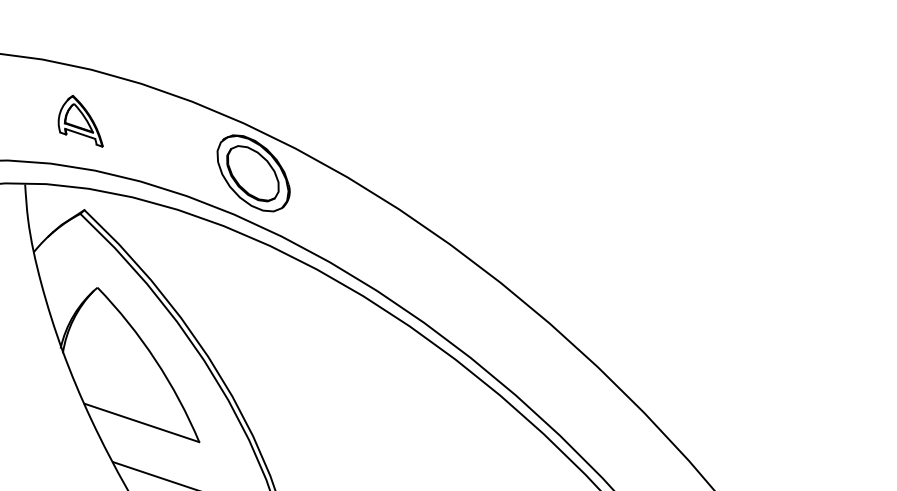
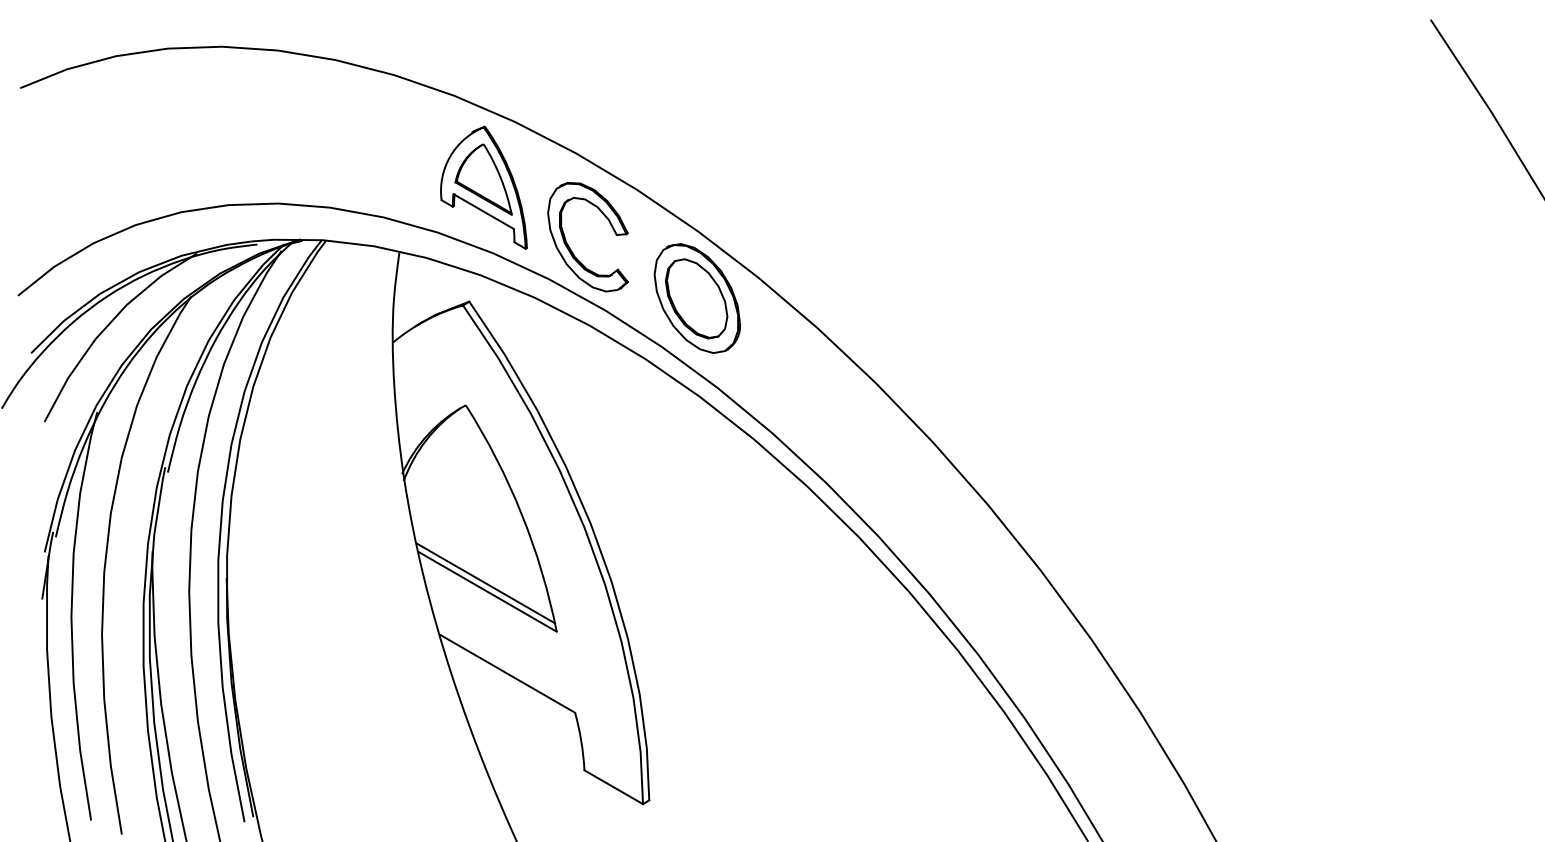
part: (77, 123) -> (483, 187), size x1.67
part: (151, 154) -> (570, 247), added
line: (139, 416) -> (486, 583), added

